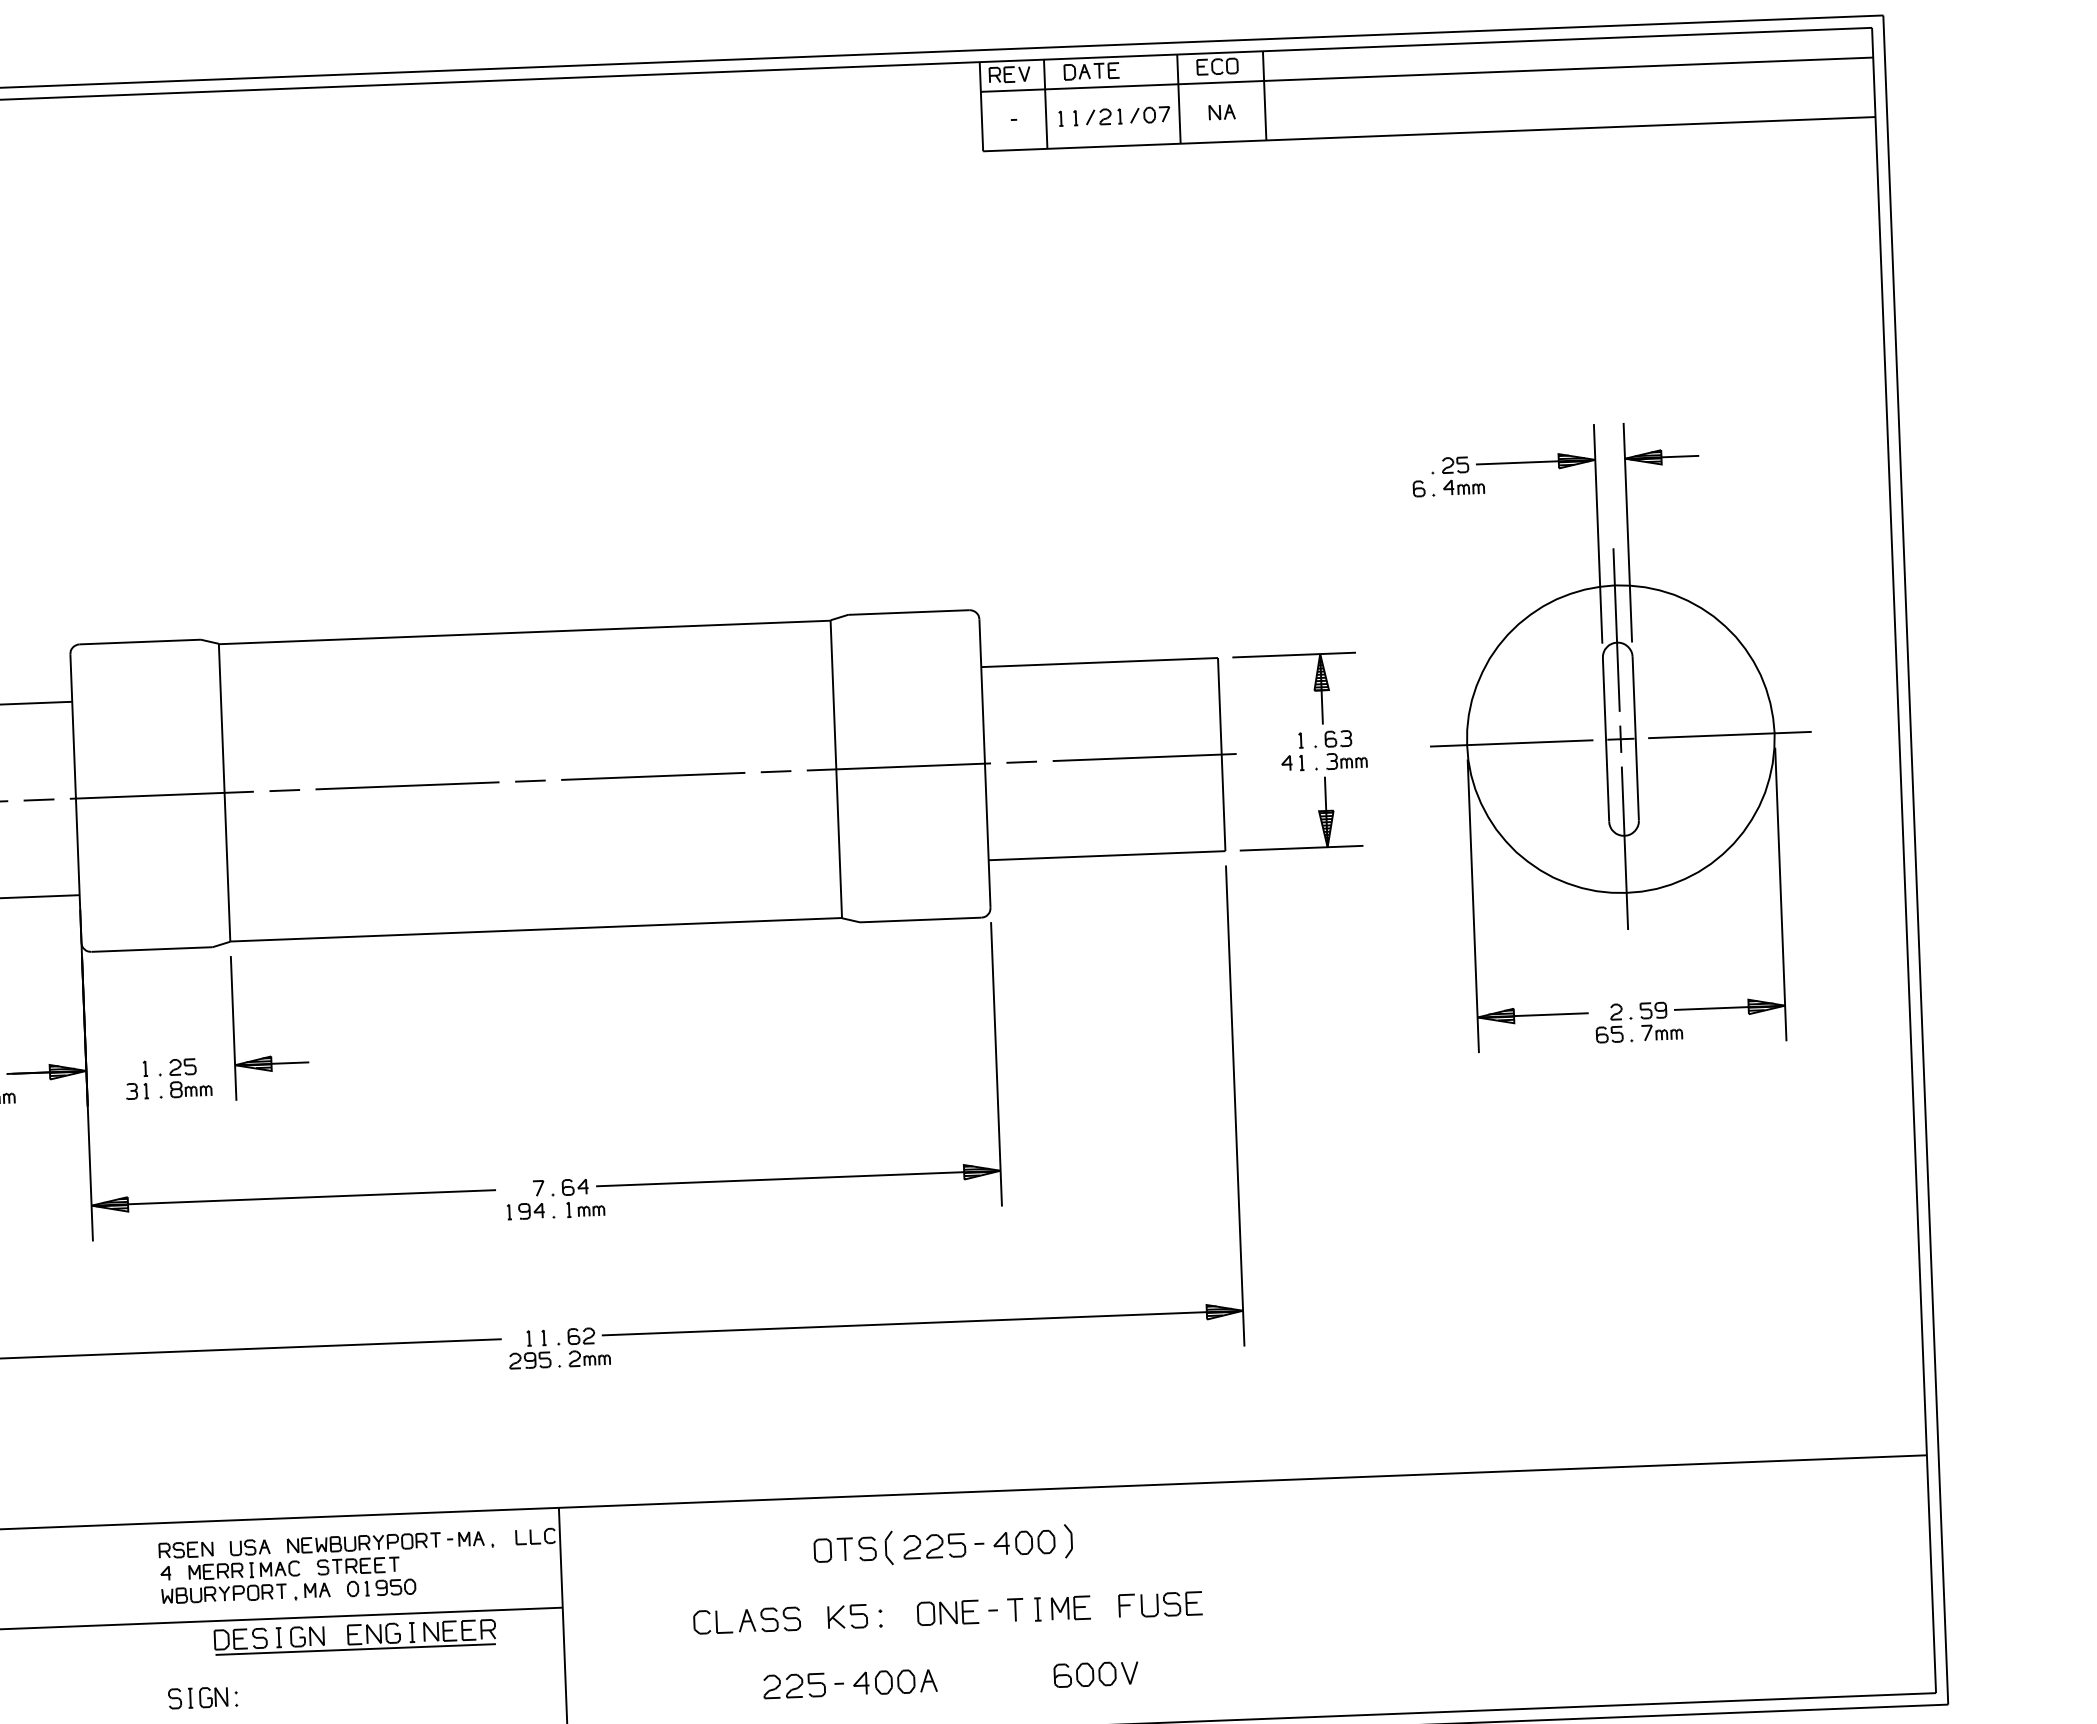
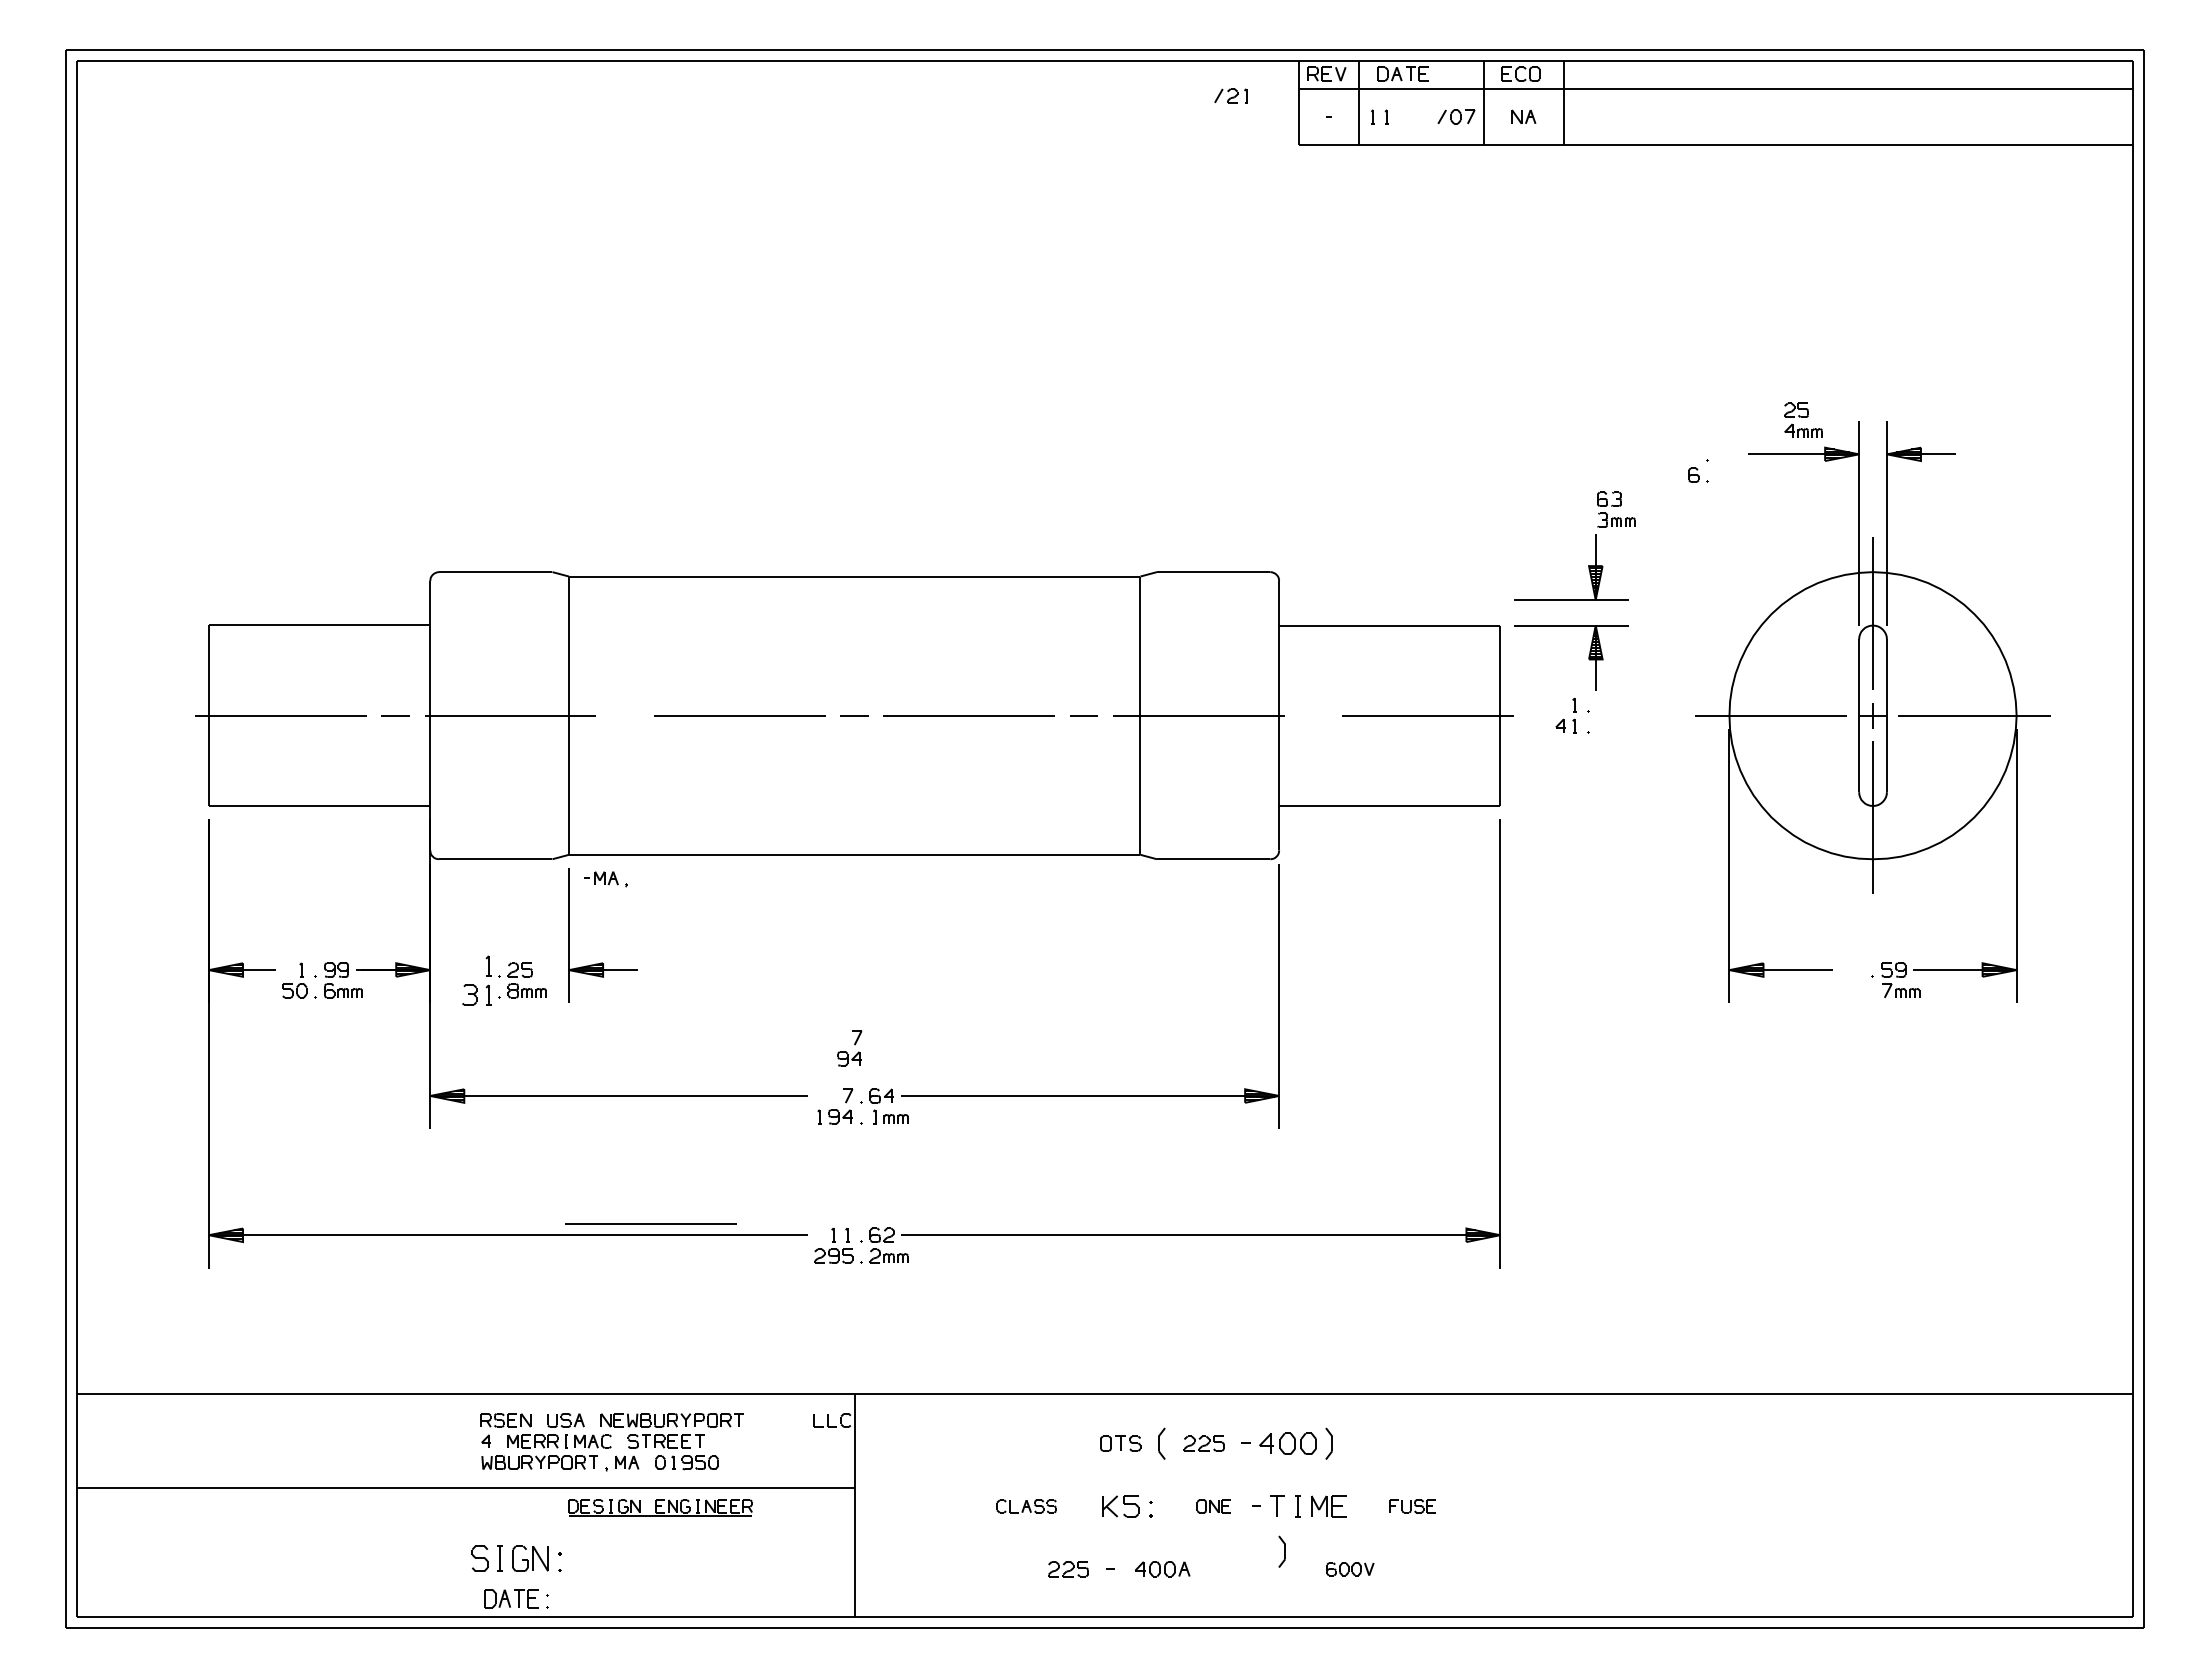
part: (1103, 116) -> (1230, 95), moved
part: (1463, 474) -> (1803, 419), moved
line: (1021, 761) -> (1313, 715), removed
part: (1325, 788) -> (1595, 545), moved
line: (284, 790) -> (625, 715), removed
part: (1614, 1023) -> (1856, 980), removed
part: (136, 1080) -> (476, 980), size x1.4
part: (538, 1137) -> (849, 1048), added
line: (332, 1333) -> (650, 1223), added
part: (470, 1540) -> (605, 879), moved
part: (934, 1545) -> (1204, 1443), size x0.7
part: (844, 1549) -> (1120, 1443), size x0.7
part: (1160, 1604) -> (1412, 1506), size x0.6
part: (947, 1613) -> (1213, 1506), size x0.6
part: (746, 1620) -> (1026, 1506), size x0.6
part: (355, 1636) -> (660, 1507), size x0.7
part: (1021, 1658) -> (1281, 1551), added
part: (1096, 1674) -> (1350, 1569), size x0.6
part: (895, 1682) -> (1162, 1569), size x0.7
part: (794, 1686) -> (1068, 1569), size x0.7
part: (202, 1697) -> (516, 1558), size x1.4

